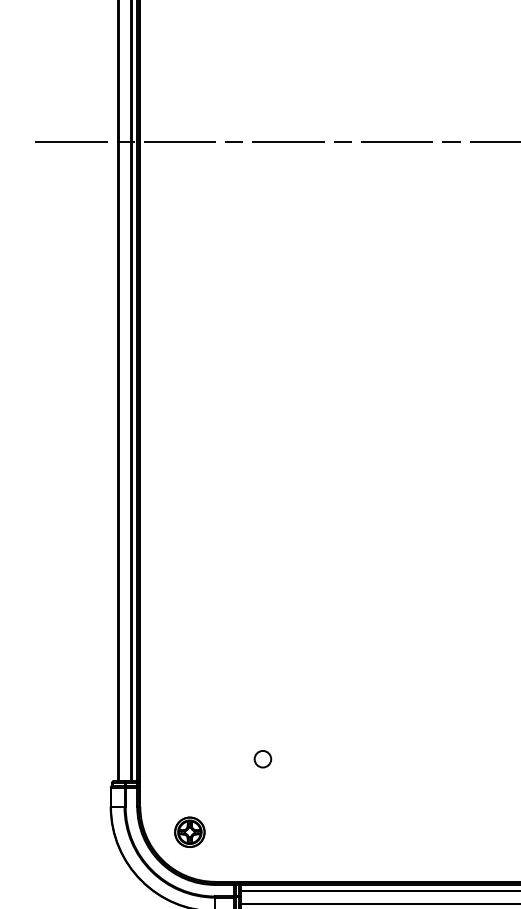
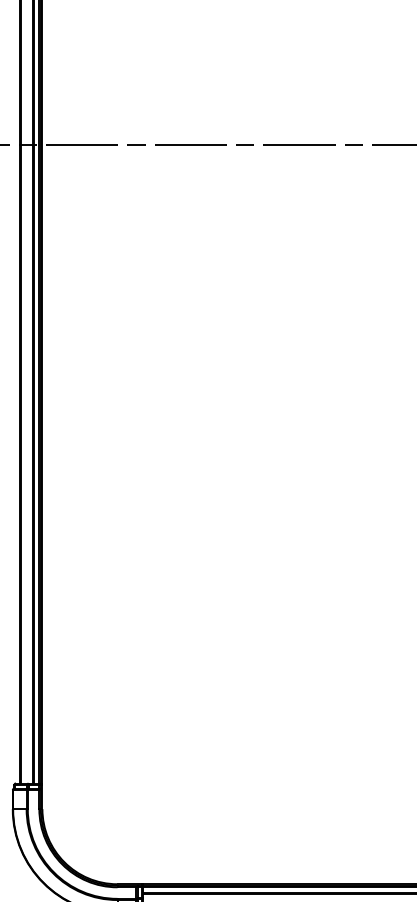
circle: (262, 759) -> (164, 761), removed
part: (189, 831) -> (91, 833), removed

